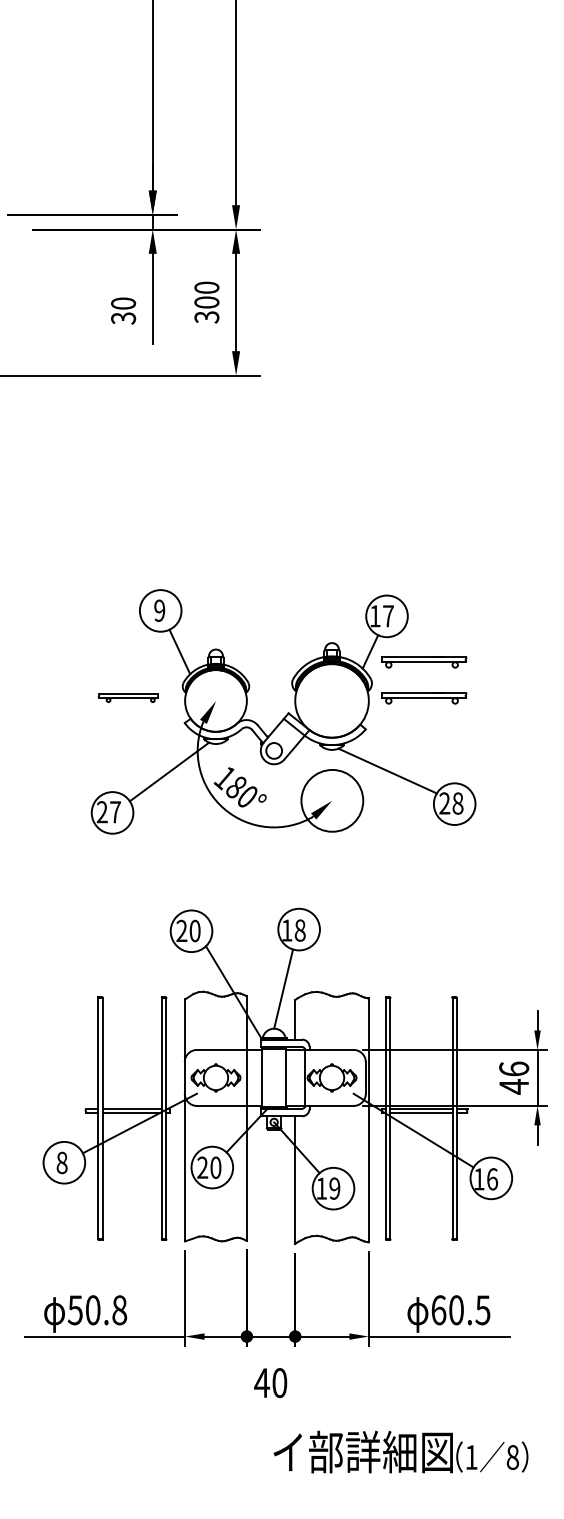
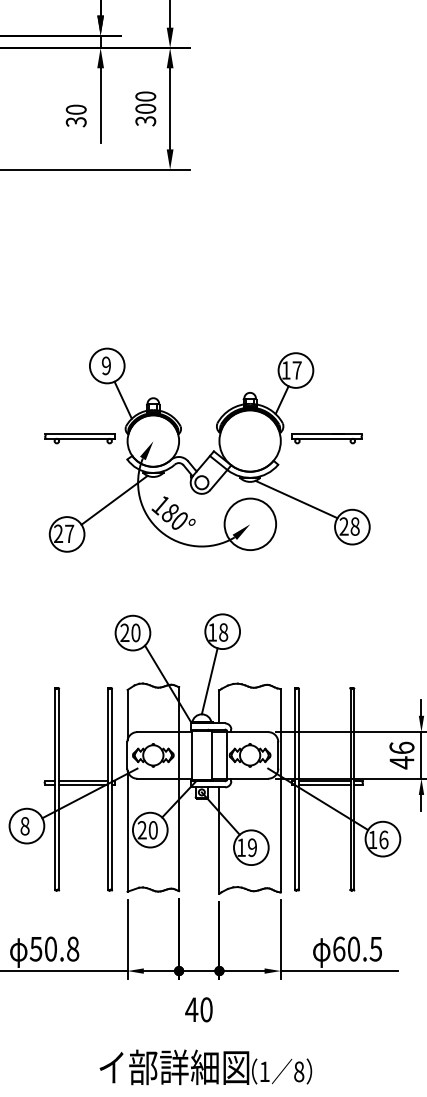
part: (424, 662) -> (327, 409), removed
part: (127, 698) -> (79, 439), size x1.43
text: (400, 1451) -> (205, 1066), moved

